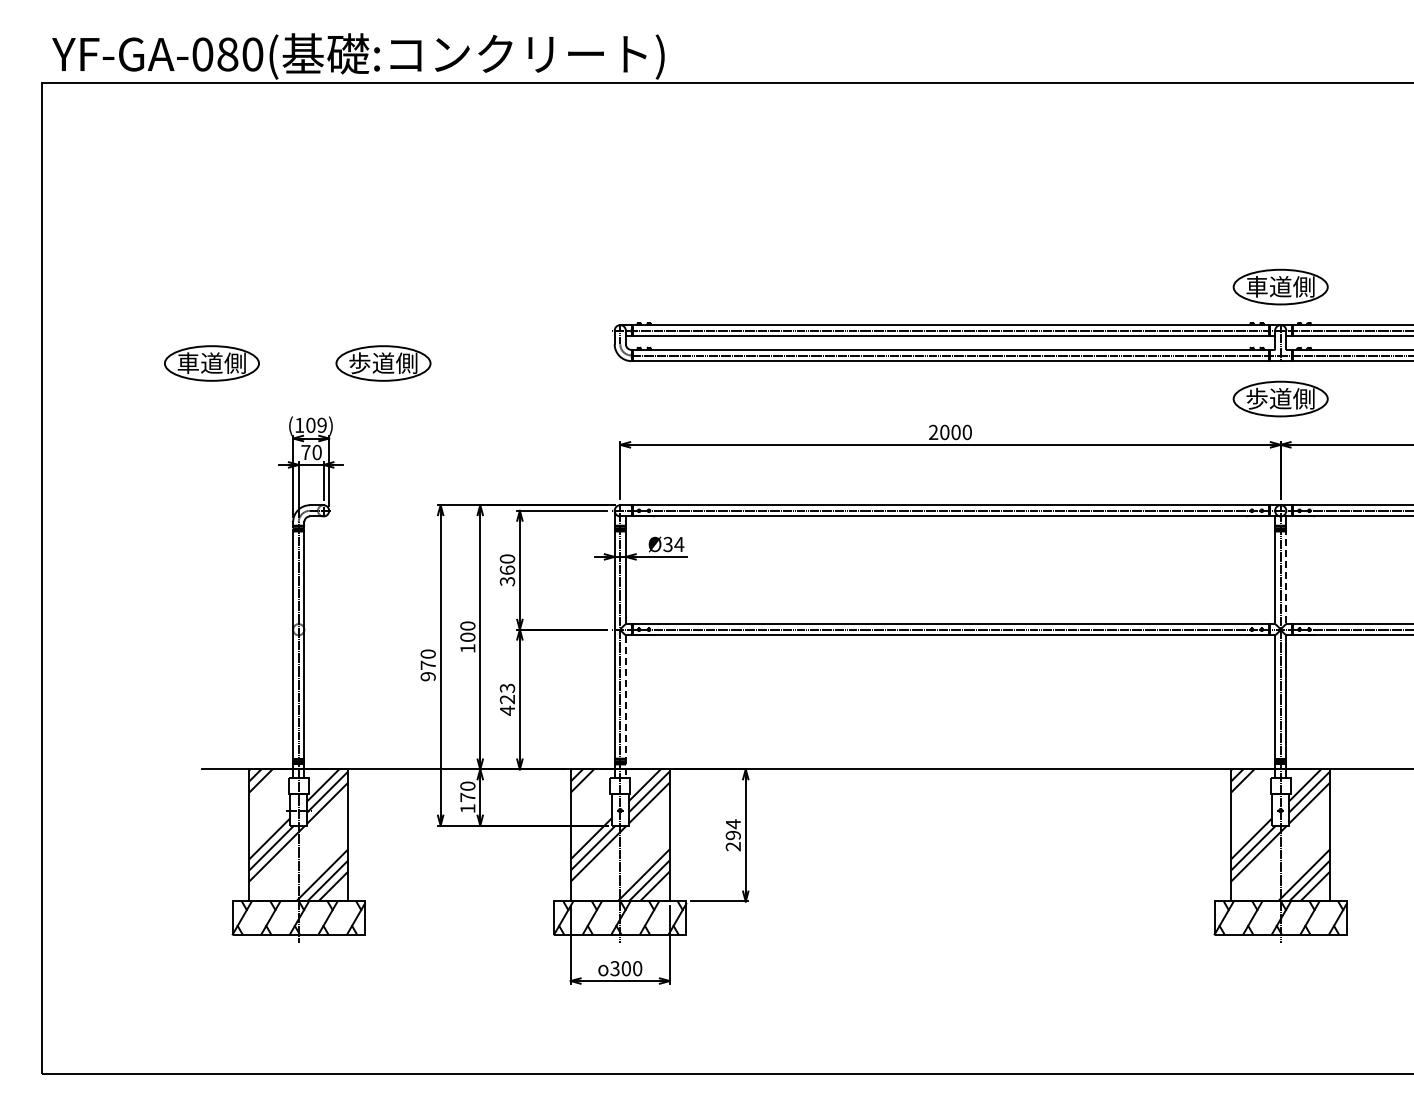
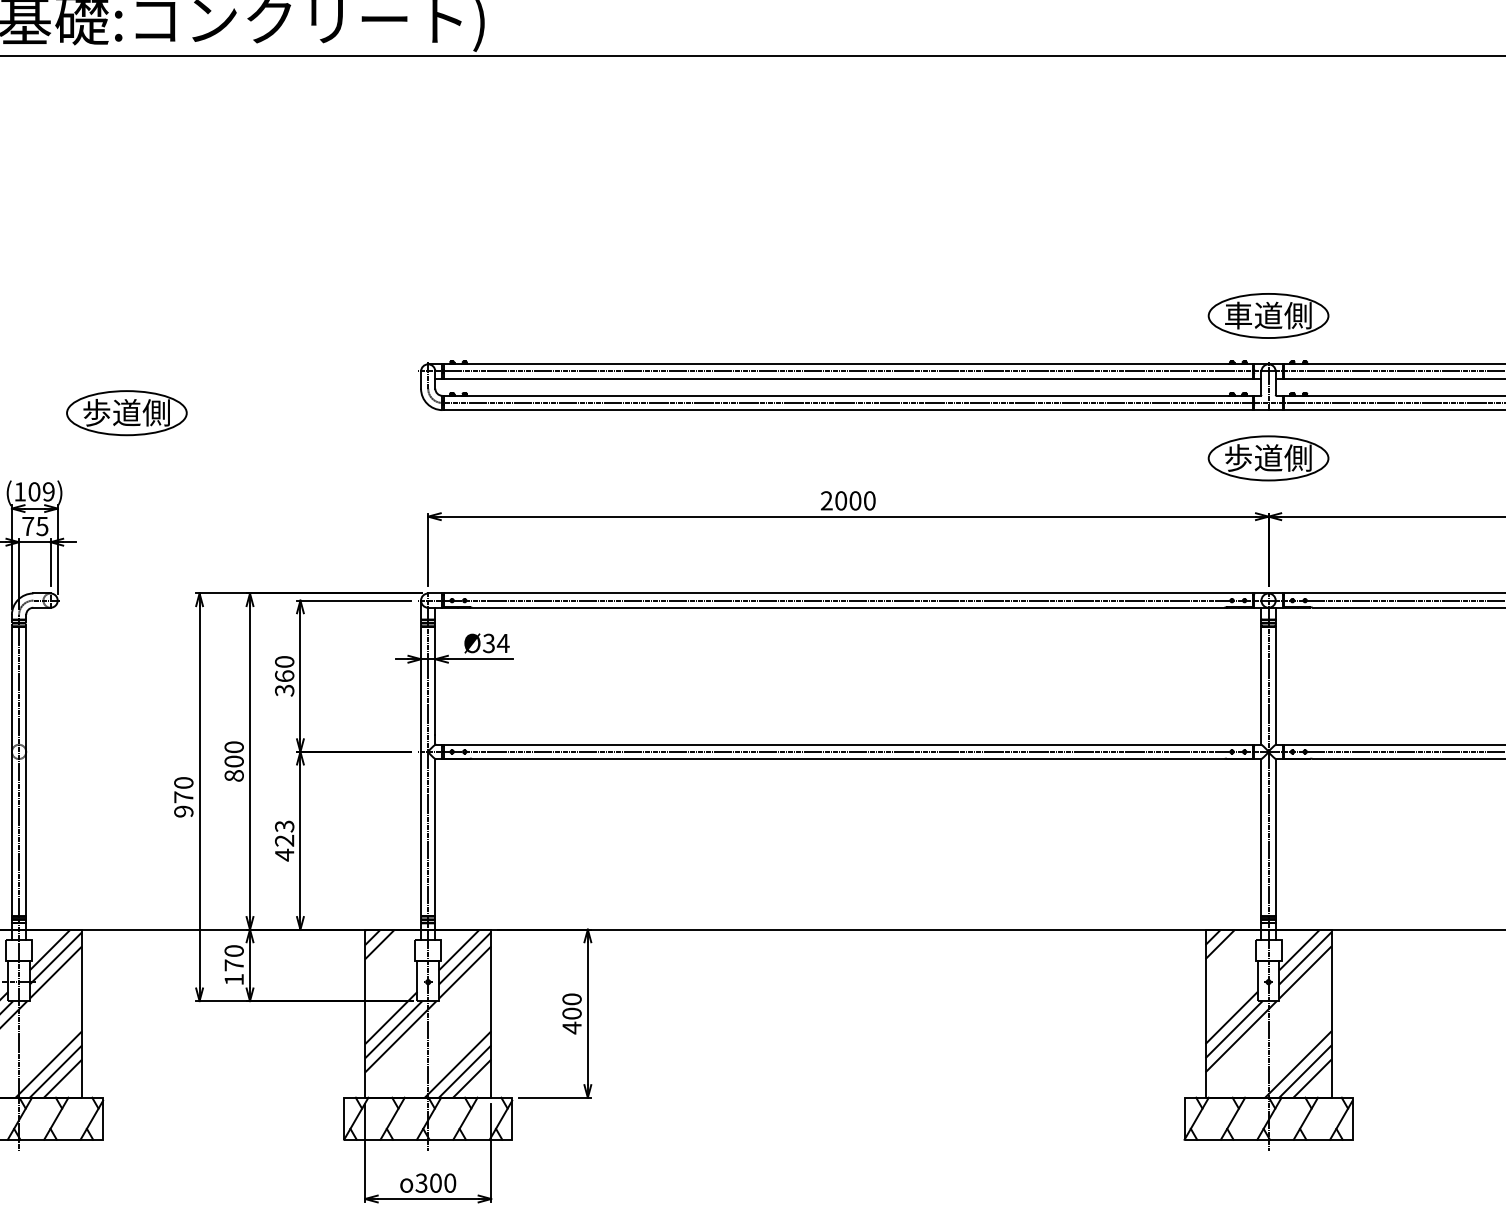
text: (316, 452) -> (41, 526), 70 -> 75
line: (1286, 577) -> (1275, 685), dashed -> solid
text: (467, 648) -> (233, 775), 100 -> 800
line: (625, 706) -> (434, 849), dashed -> solid
text: (732, 835) -> (570, 1013), 294 -> 400

